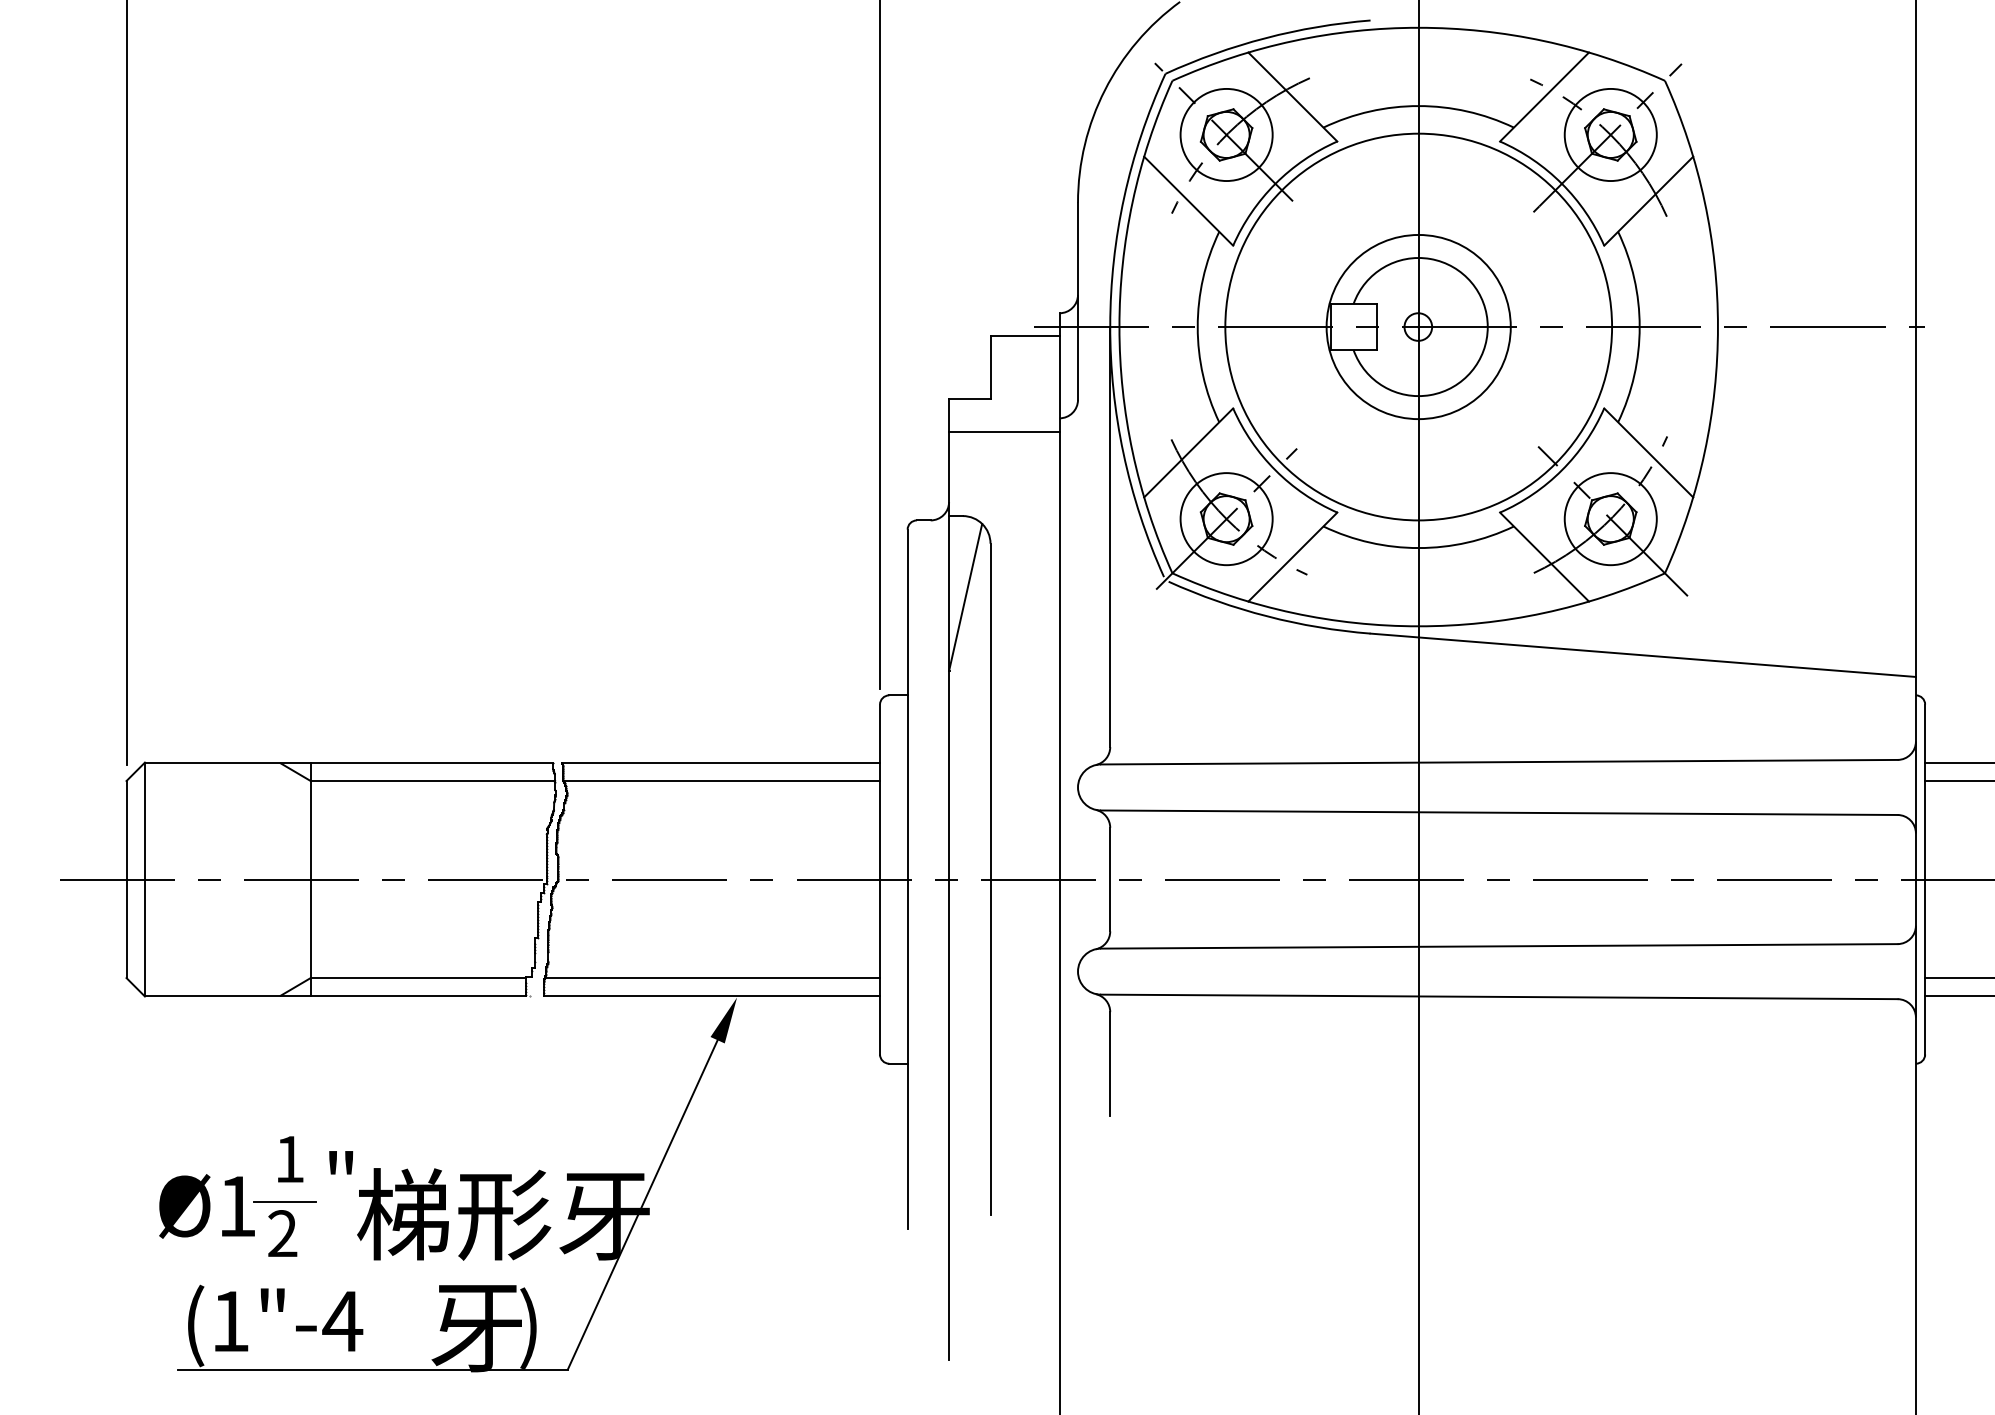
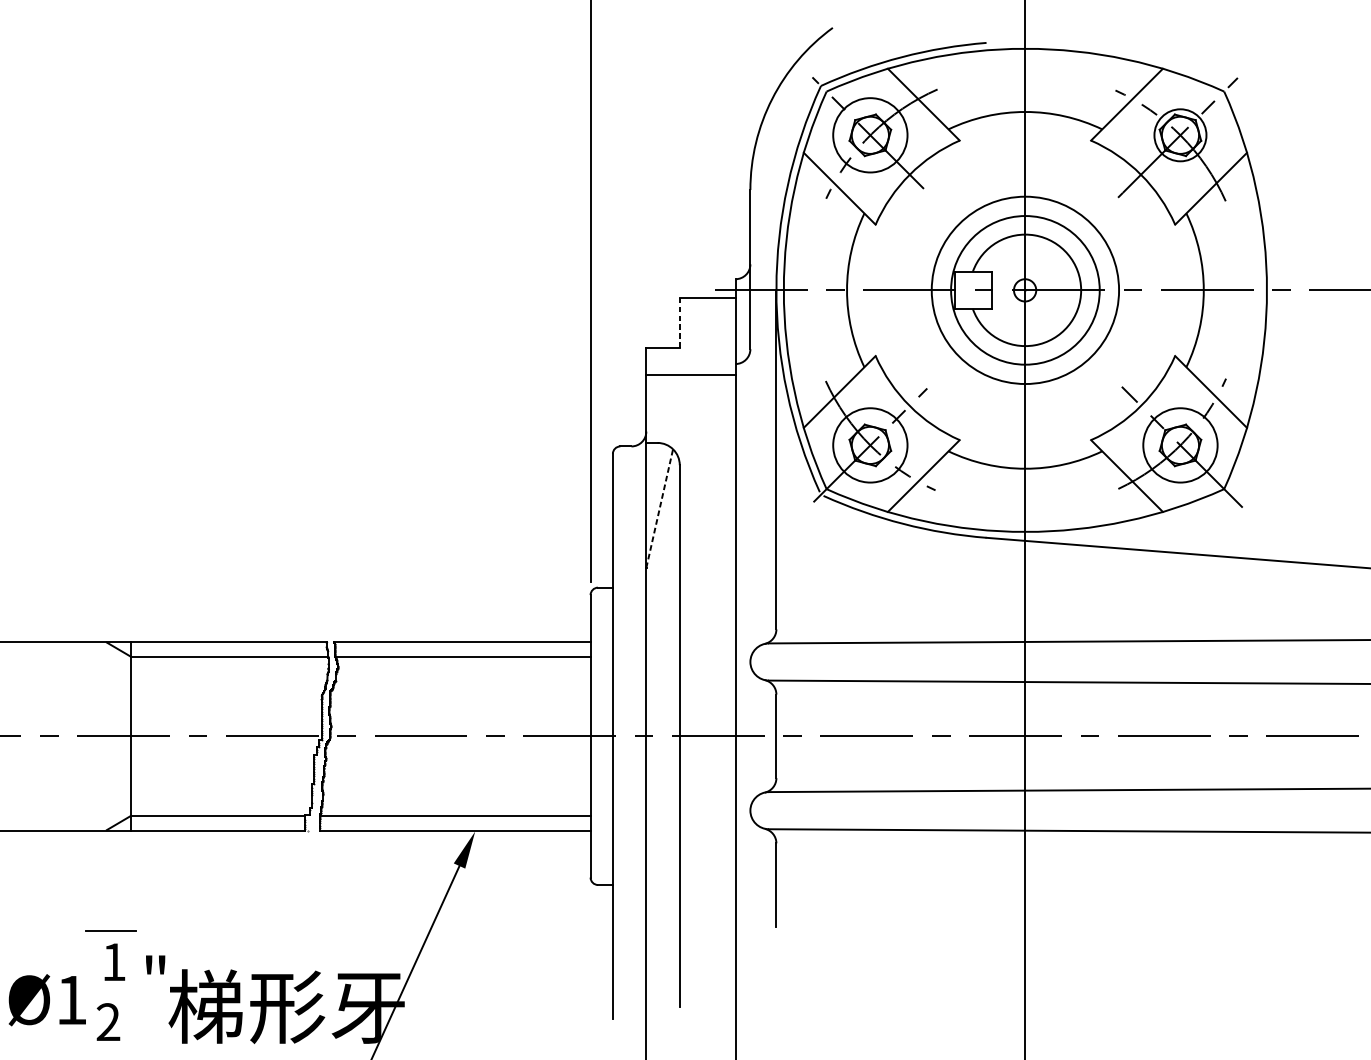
circle: (1610, 134) -> (1180, 134), size x0.7
circle: (1418, 326) -> (1025, 289), size x0.6
line: (990, 368) -> (679, 323), solid -> dashed
line: (965, 597) -> (659, 508), solid -> dashed
line: (284, 1201) -> (109, 930), moved

